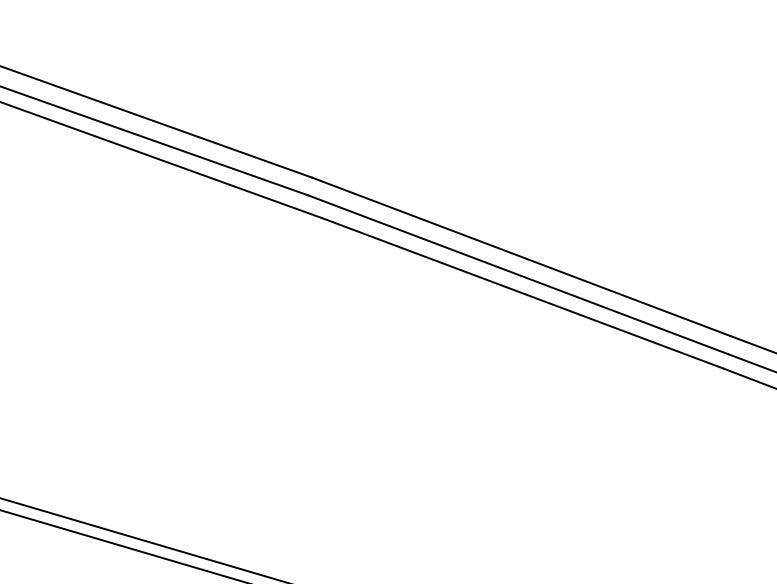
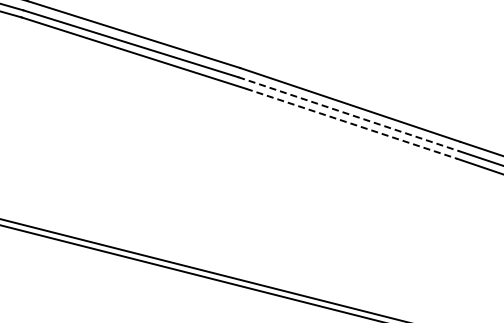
line: (517, 275) -> (348, 114), solid -> dashed
line: (524, 294) -> (352, 124), solid -> dashed

